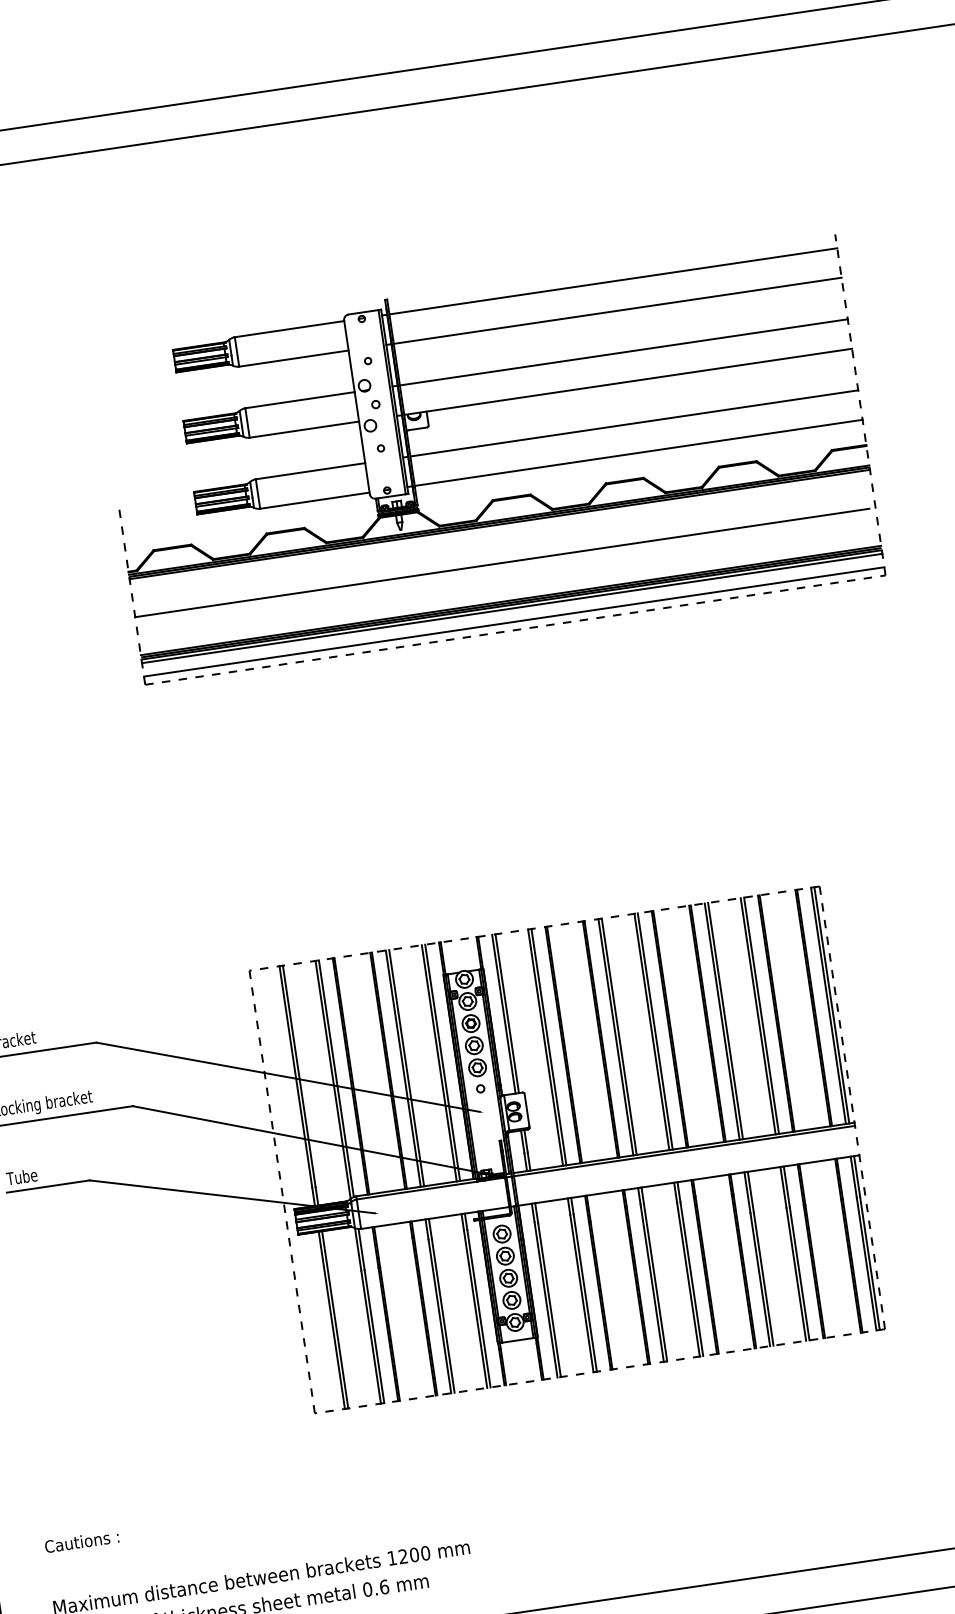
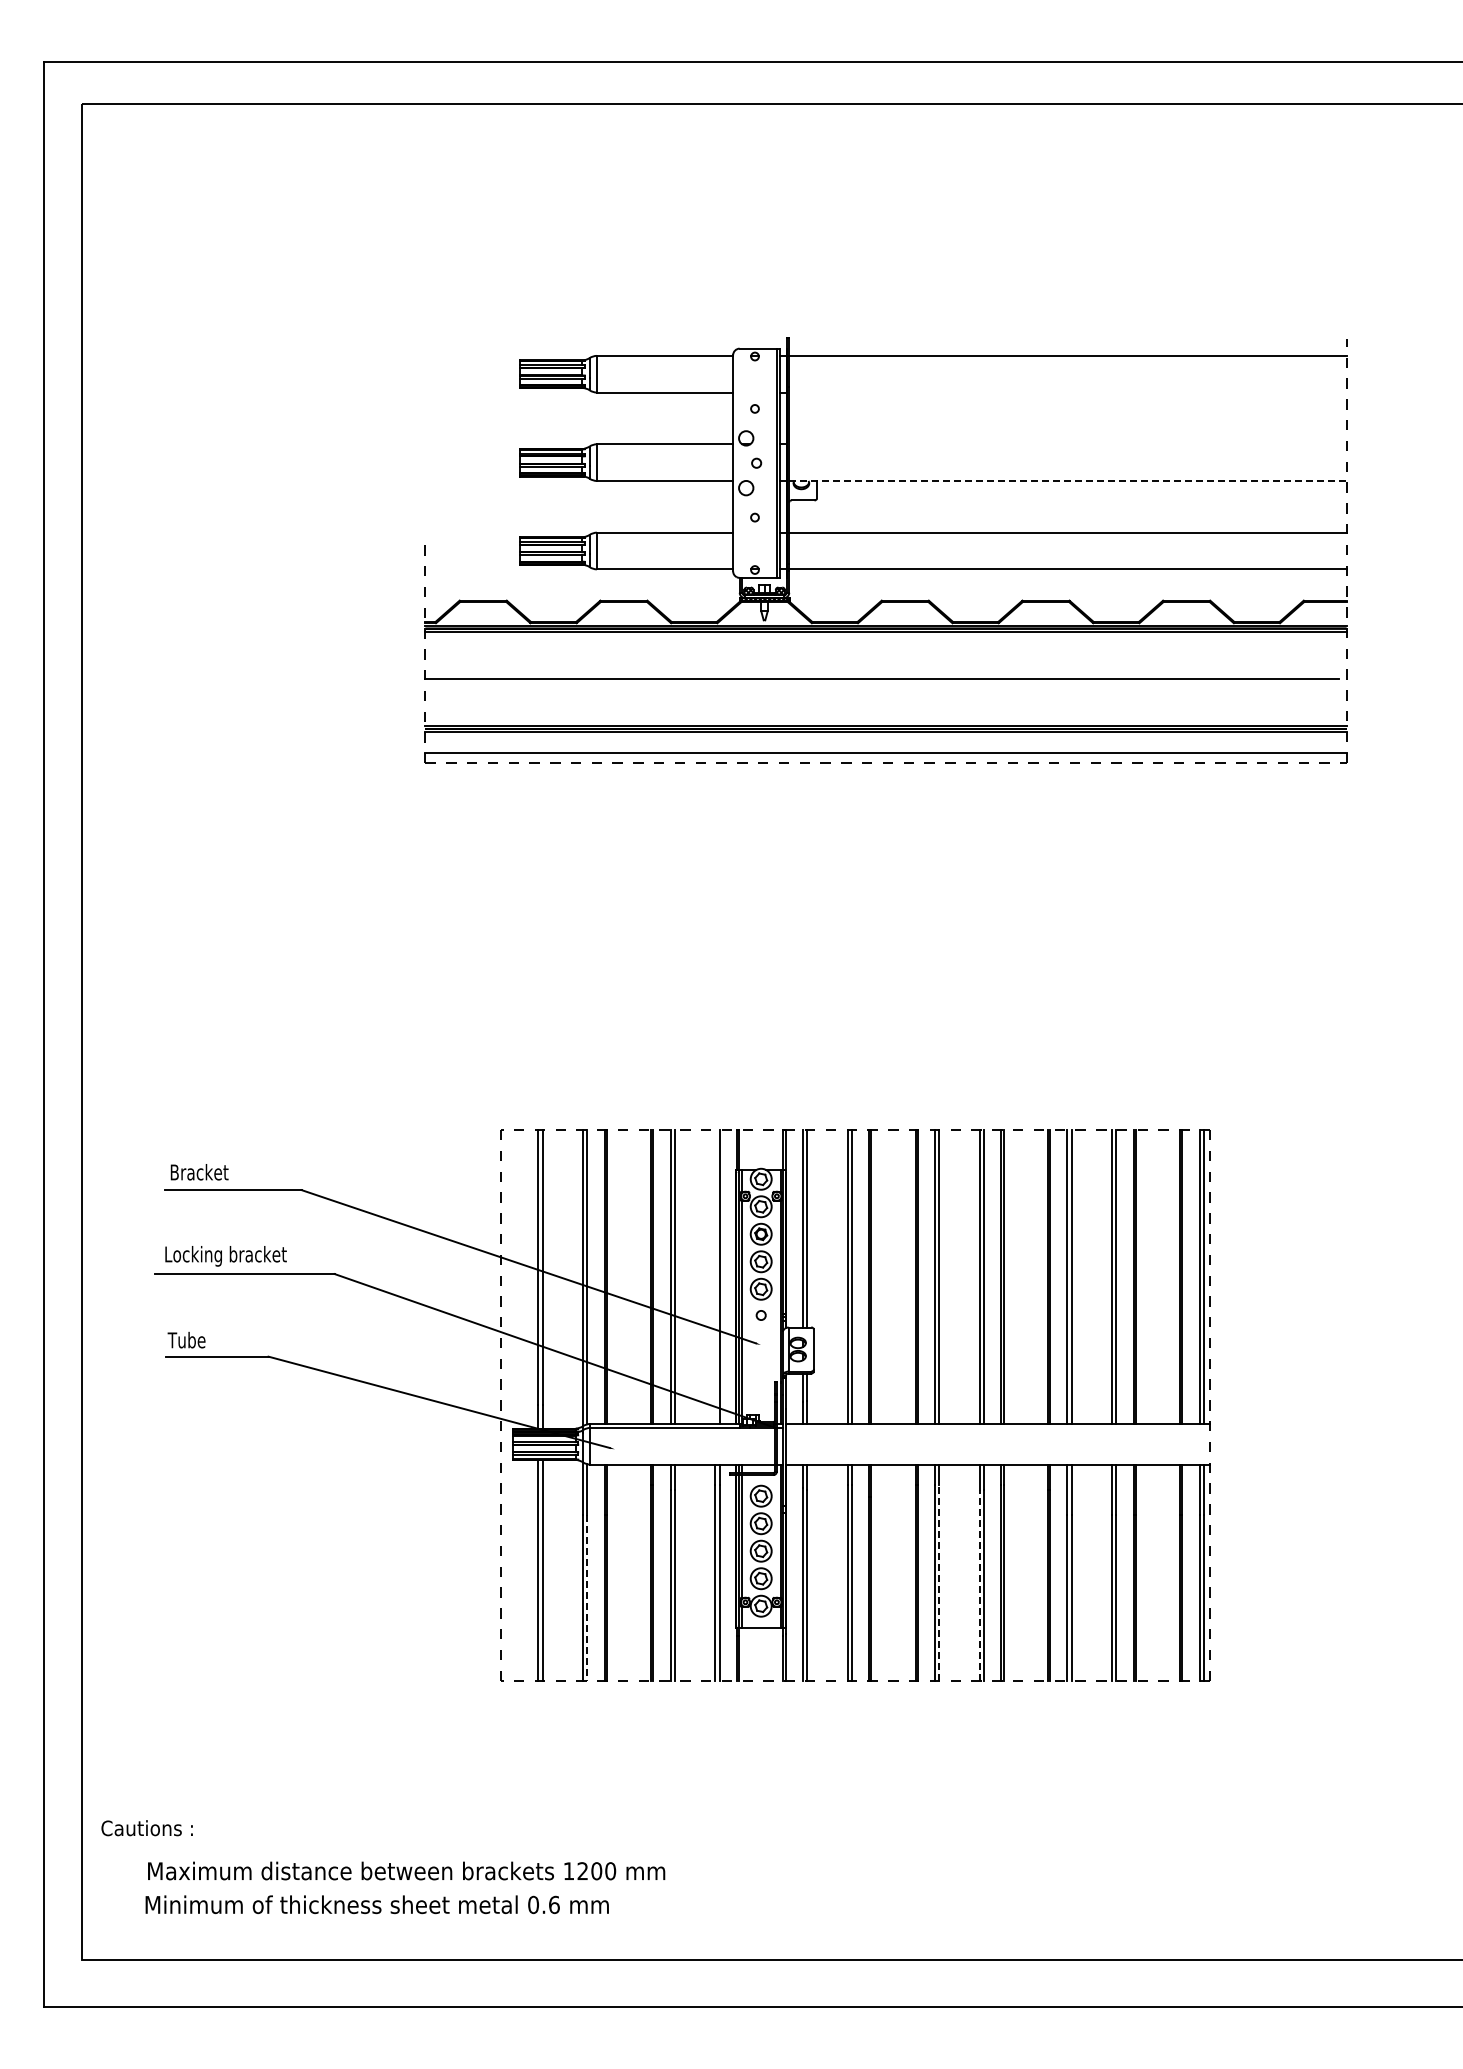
line: (617, 310) -> (1067, 392), removed
line: (623, 352) -> (1067, 444), removed
line: (627, 381) -> (1067, 480), solid -> dashed
line: (511, 608) -> (885, 736), removed
line: (439, 1062) -> (715, 1276), removed
line: (683, 1150) -> (997, 1427), removed
line: (688, 1279) -> (979, 1585), solid -> dashed
line: (655, 1282) -> (939, 1582), solid -> dashed
line: (374, 1336) -> (587, 1598), solid -> dashed
text: (81, 1541) -> (146, 1828), moved

